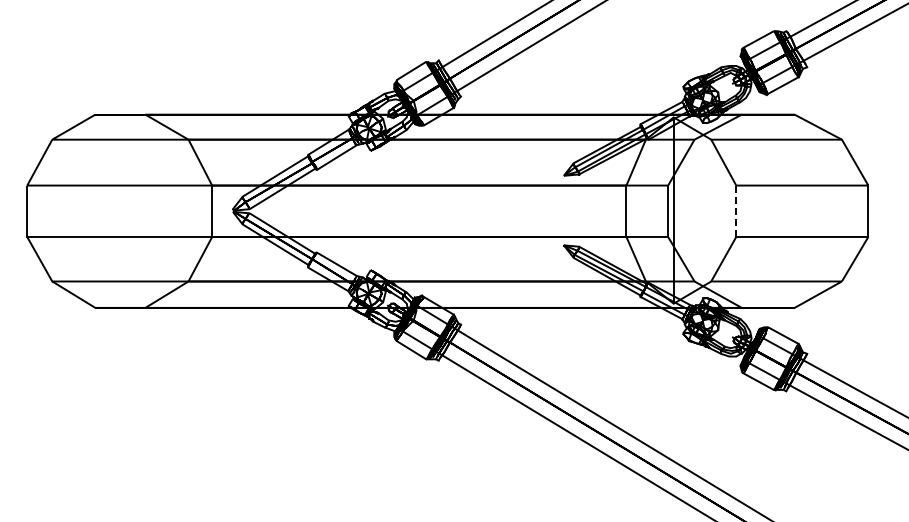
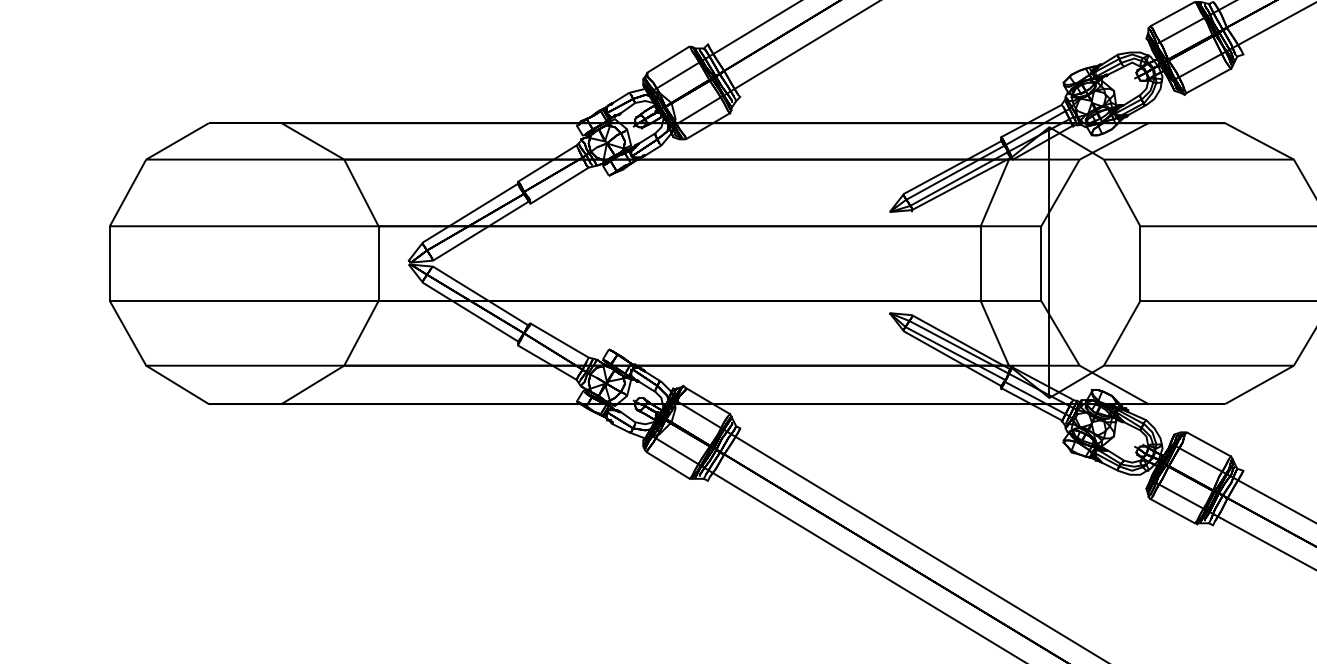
line: (736, 211) -> (1140, 263), dashed -> solid

